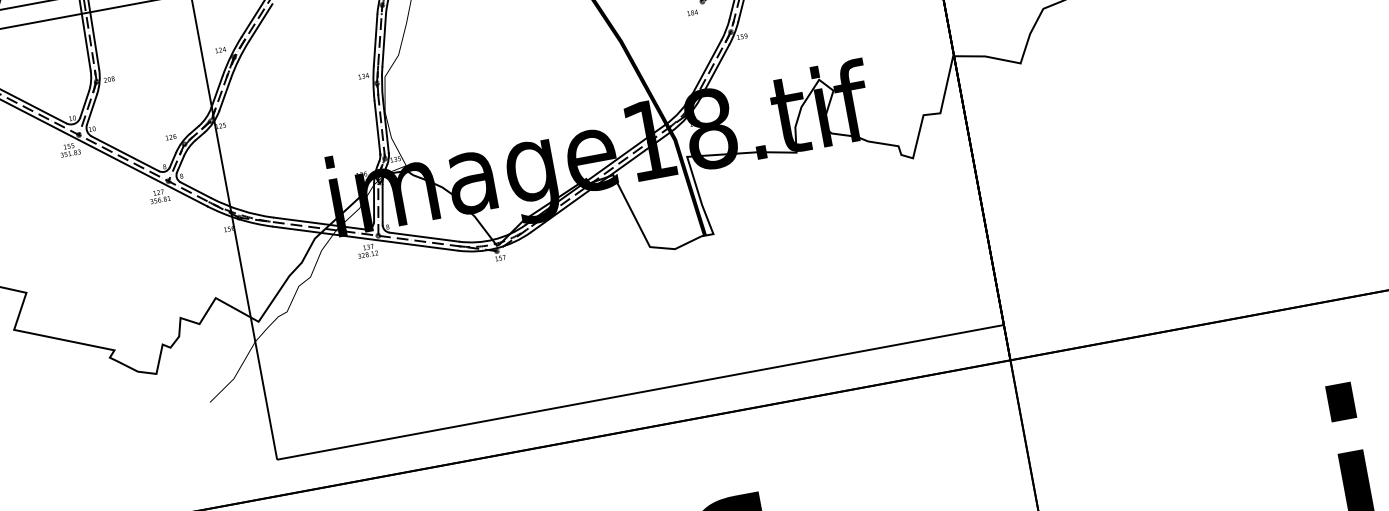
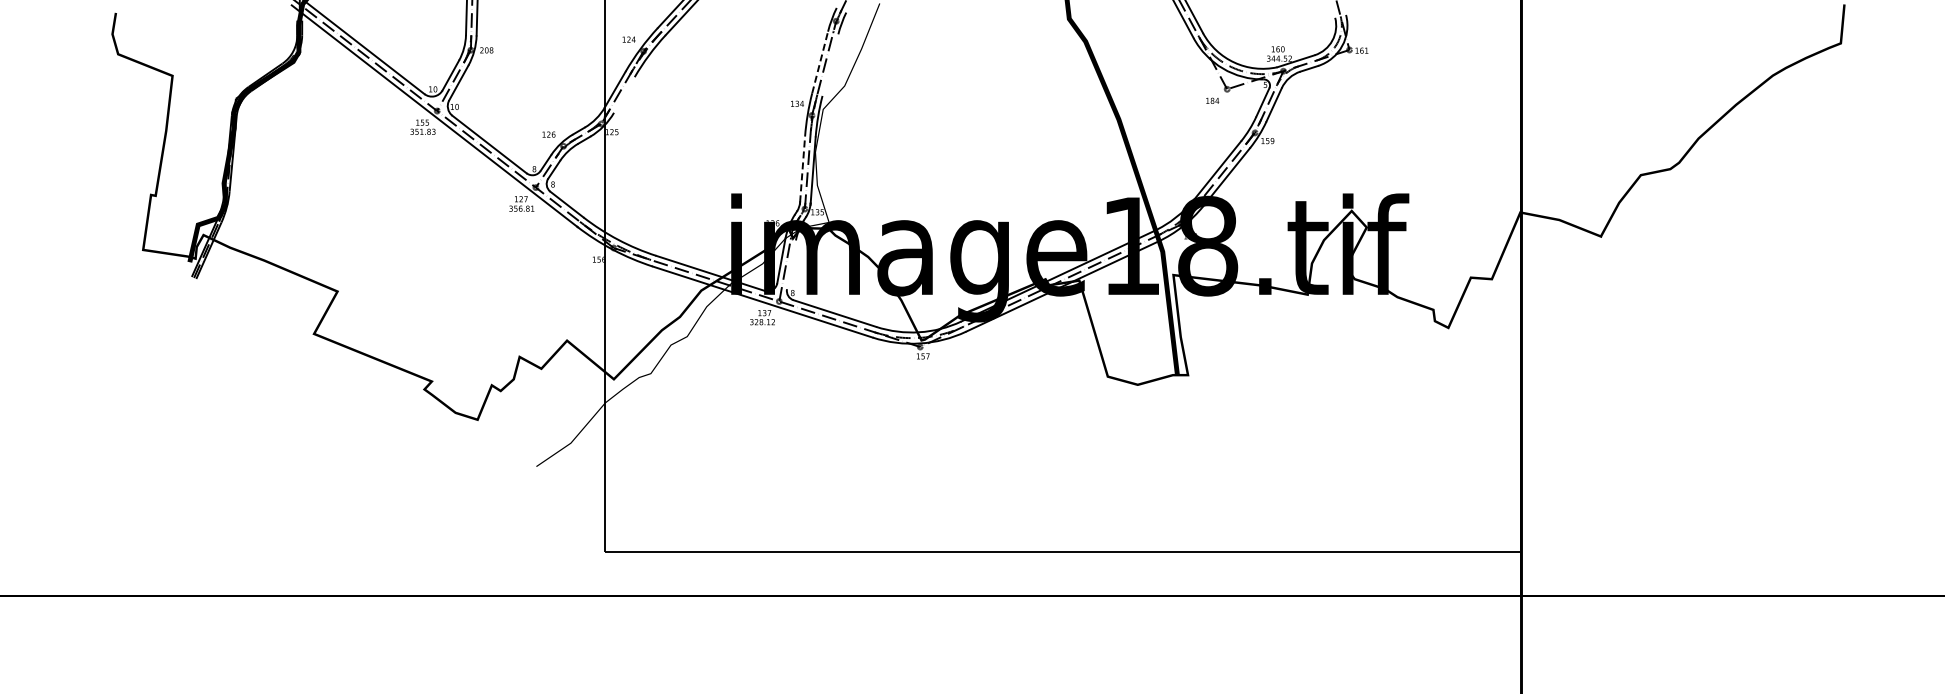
line: (375, 40) -> (820, 62), solid -> dashed
line: (384, 40) -> (830, 64), removed
line: (225, 94) -> (624, 94), removed
line: (377, 127) -> (802, 169), solid -> dashed
line: (382, 204) -> (791, 264), removed

